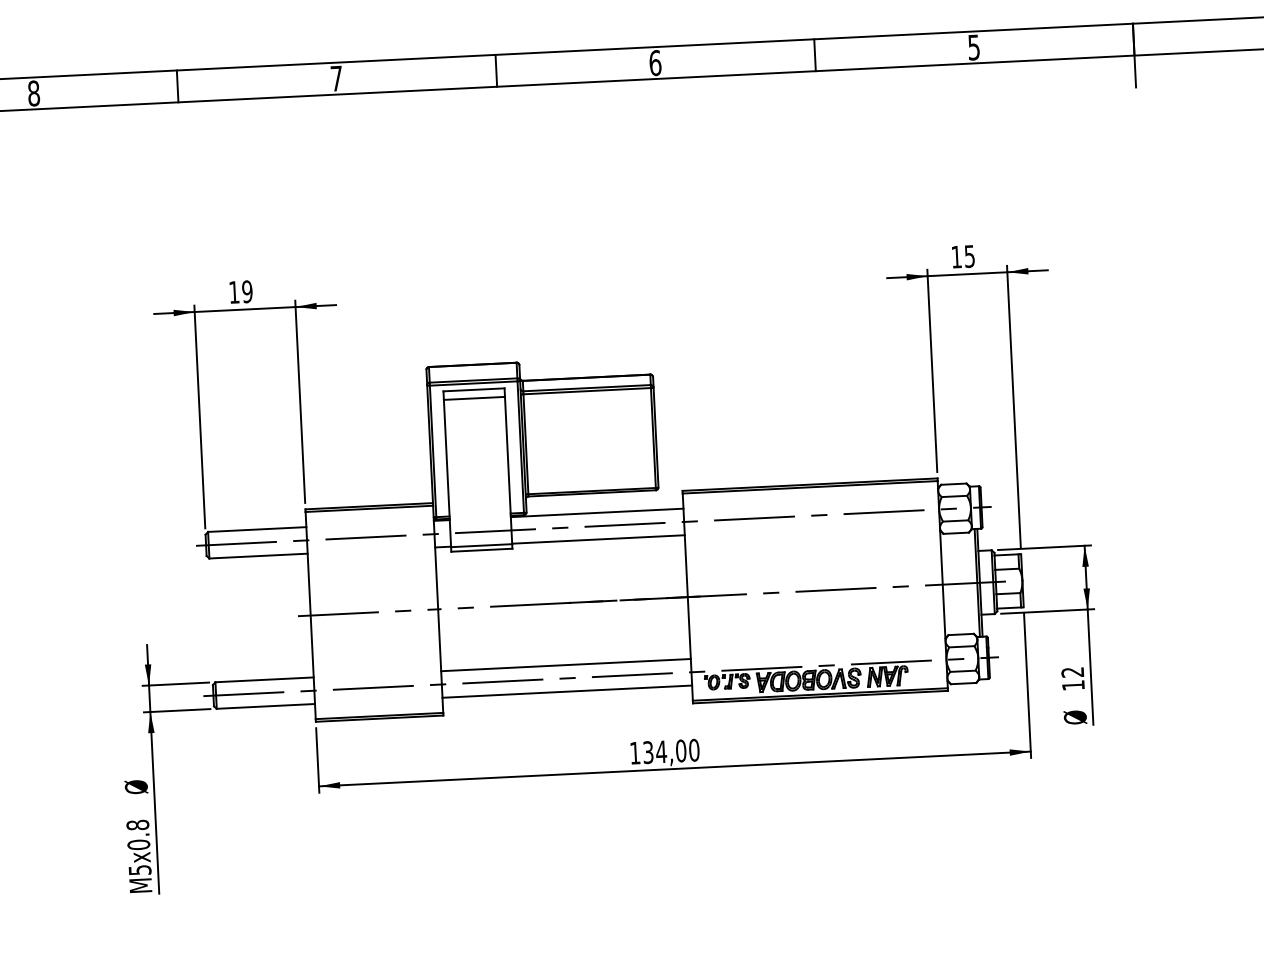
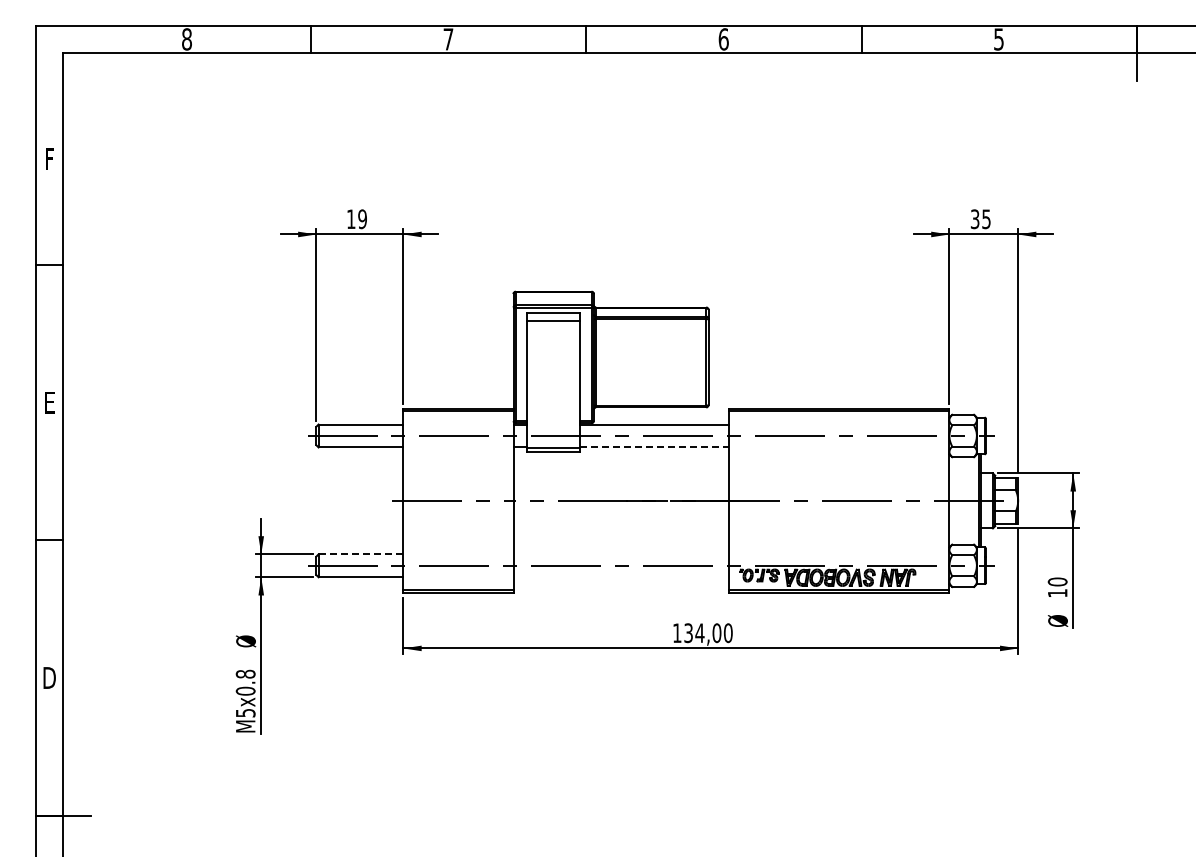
text: (955, 257) -> (974, 219), 15 -> 35
line: (598, 539) -> (654, 447), solid -> dashed
line: (566, 665) -> (621, 554), removed
text: (1072, 671) -> (1057, 581), 12 -> 10
line: (263, 680) -> (360, 554), solid -> dashed
line: (567, 691) -> (621, 577), removed

